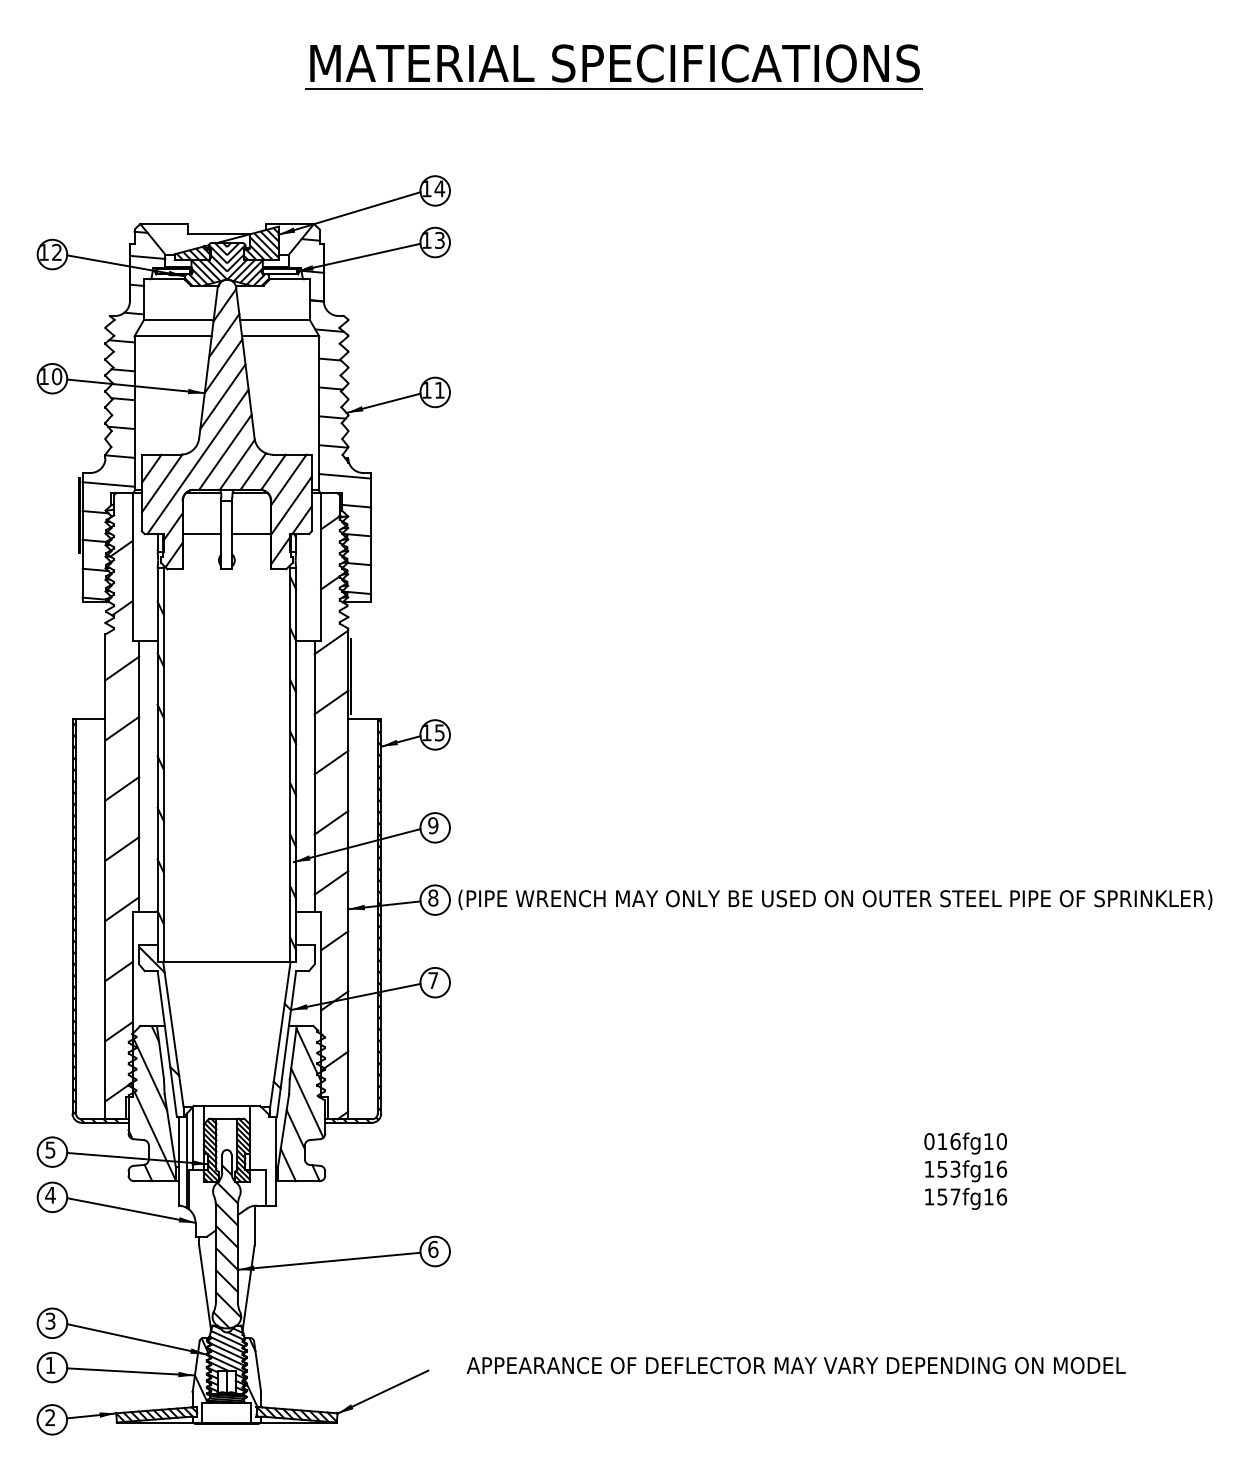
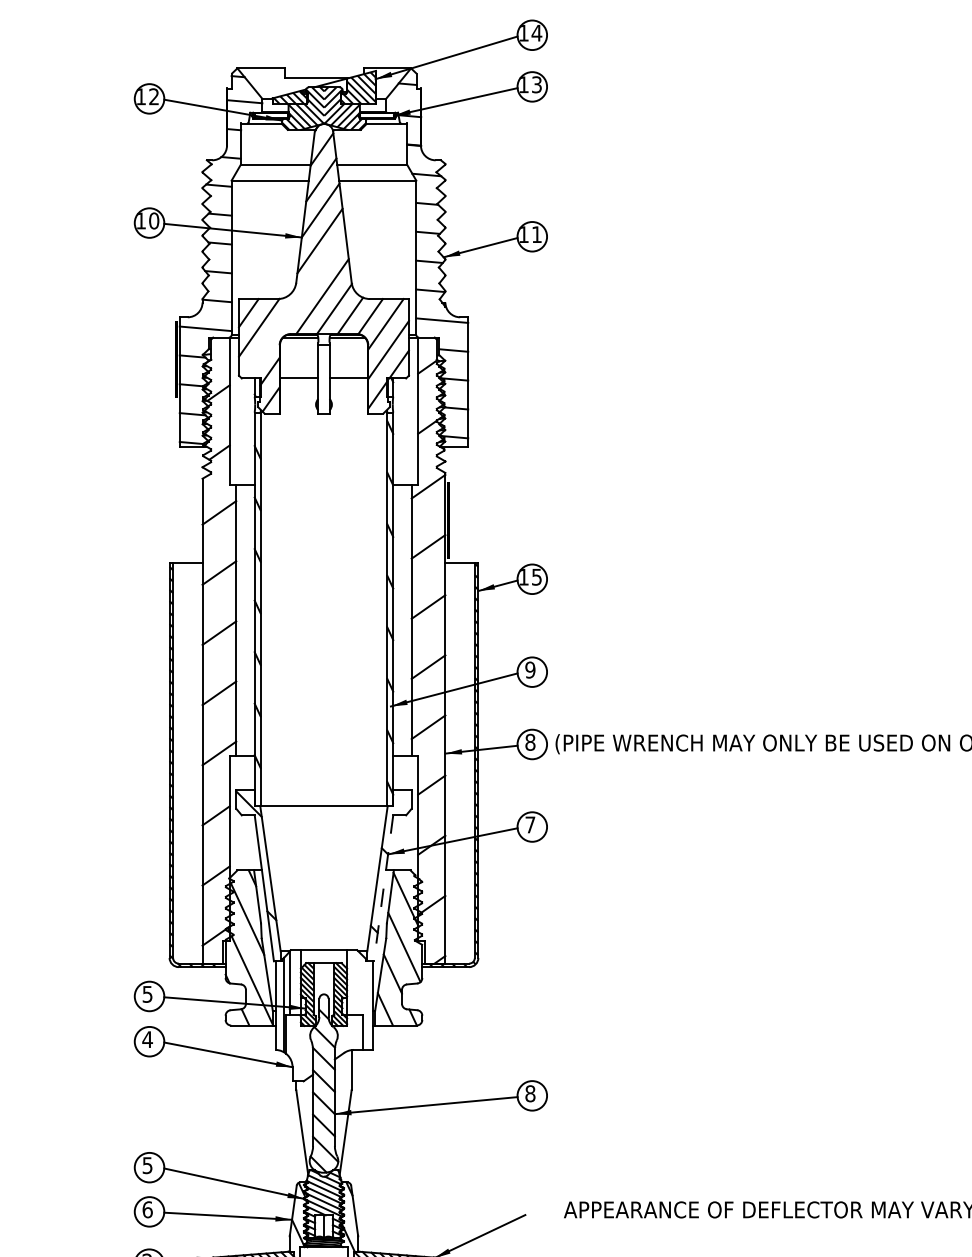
line: (197, 461) -> (294, 305), removed
line: (286, 1043) -> (383, 887), solid -> dashed
text: (433, 1249) -> (530, 1093), 6 -> 8
text: (50, 1320) -> (147, 1164), 3 -> 5
text: (50, 1364) -> (147, 1208), 1 -> 6

